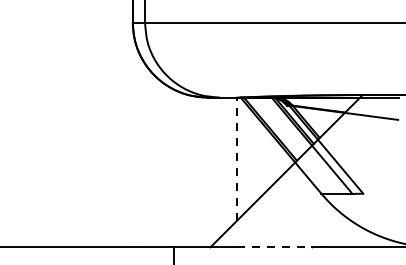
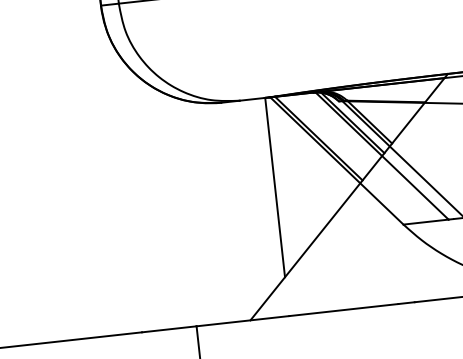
line: (237, 159) -> (275, 188), dashed -> solid
line: (275, 247) -> (345, 310), dashed -> solid

